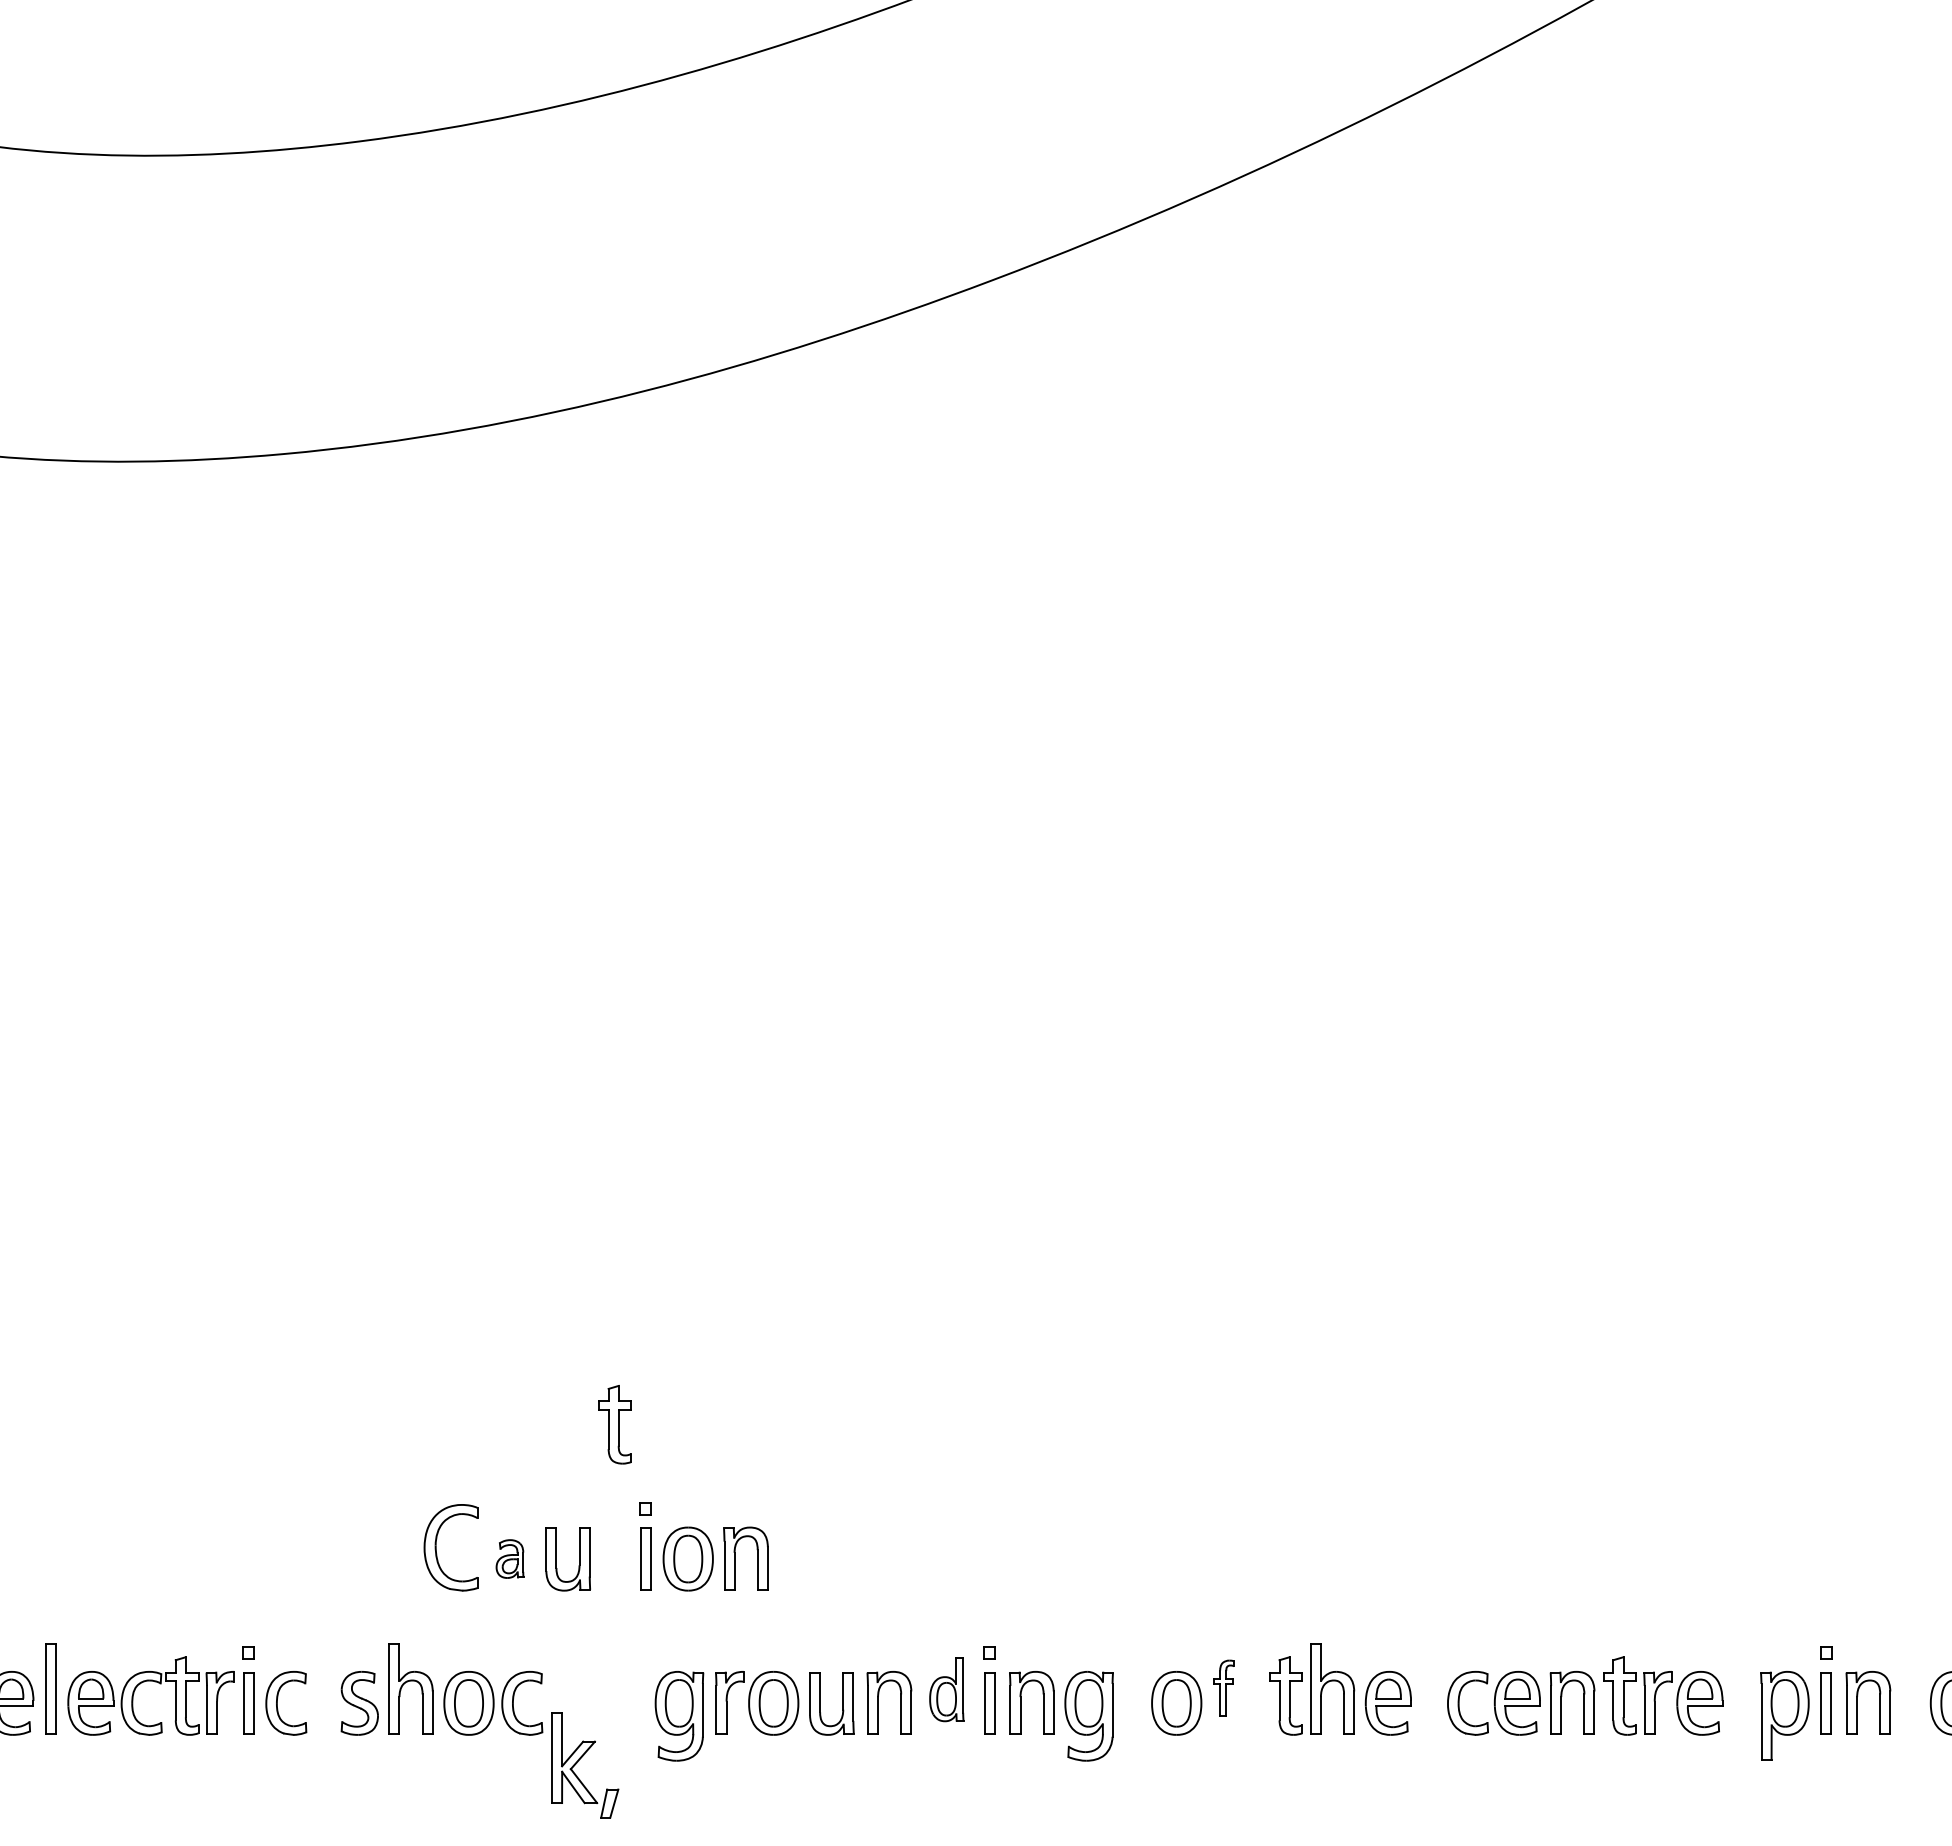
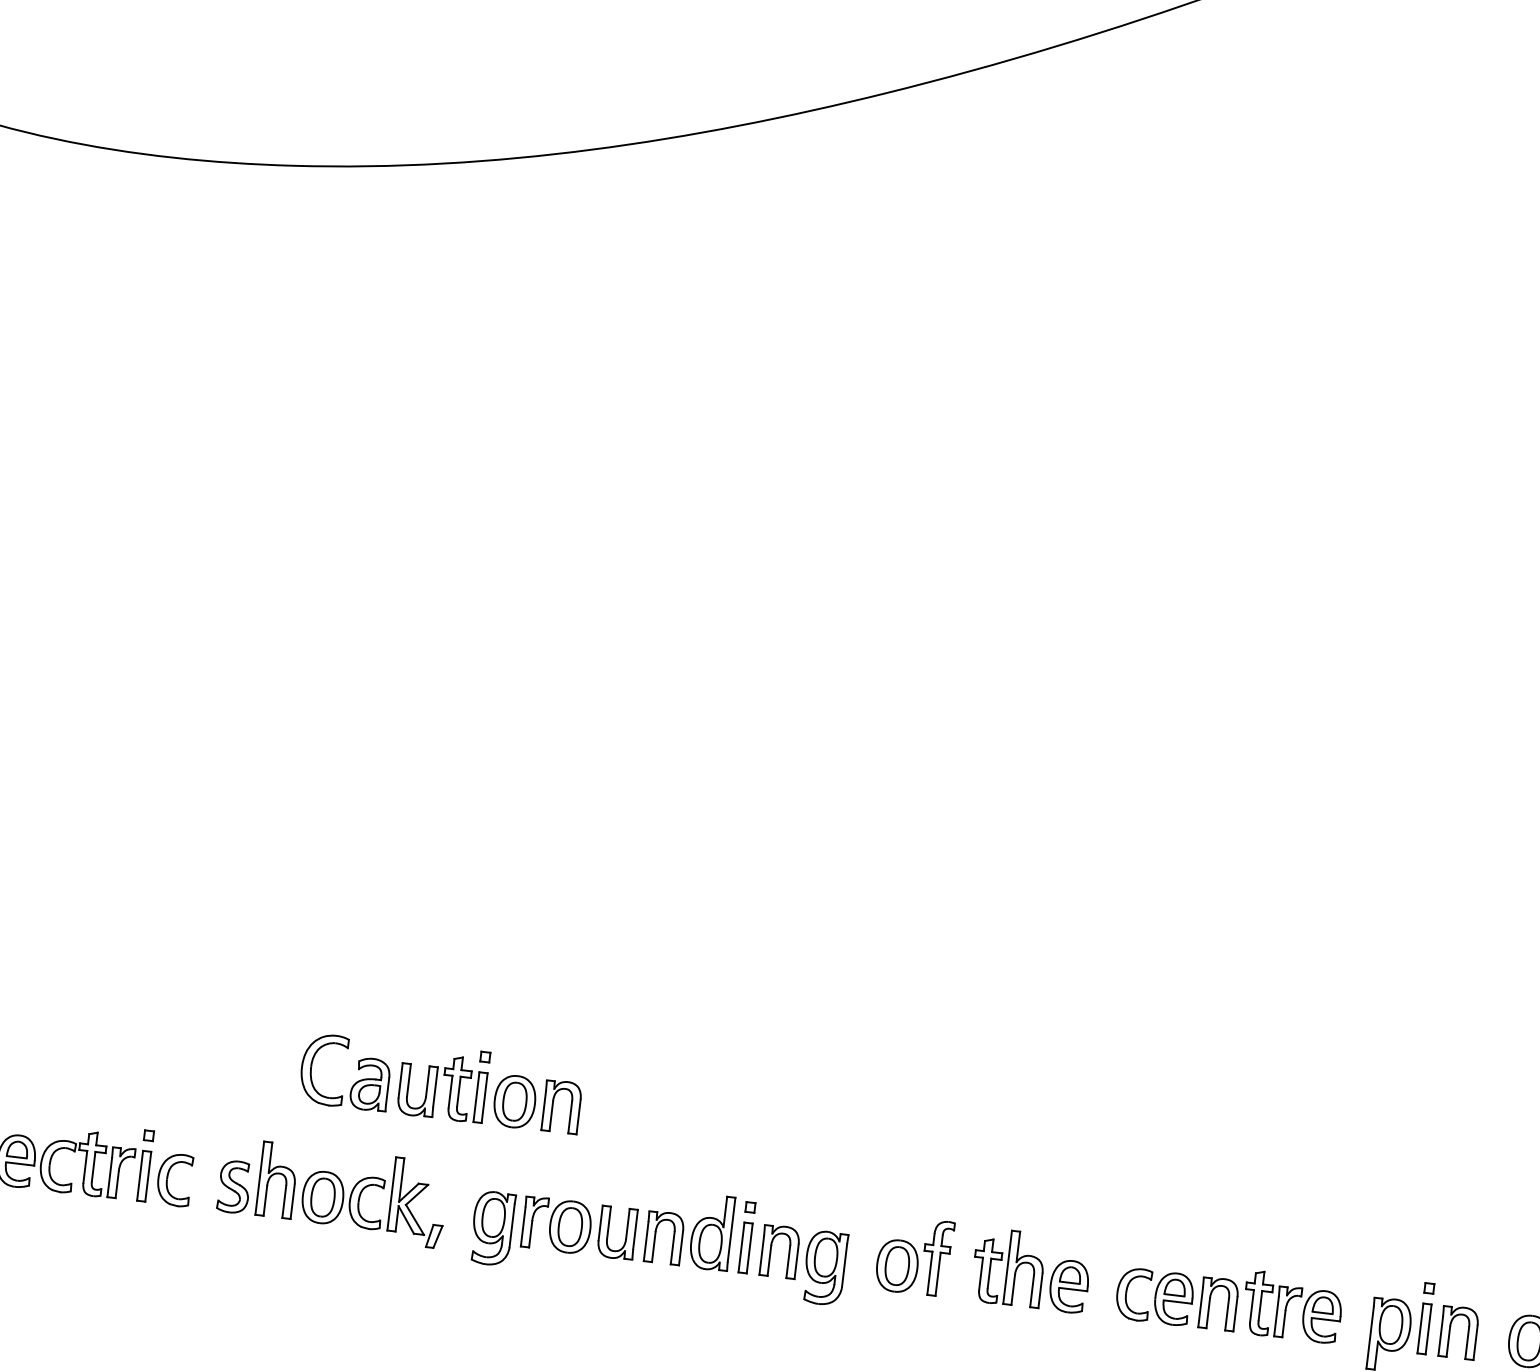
part: (614, 1424) -> (455, 1088), moved
part: (509, 1558) -> (369, 1083), size x1.67
part: (1224, 1687) -> (937, 1257), size x1.67
part: (946, 1689) -> (711, 1232), size x1.43
part: (580, 1759) -> (414, 1197), moved

